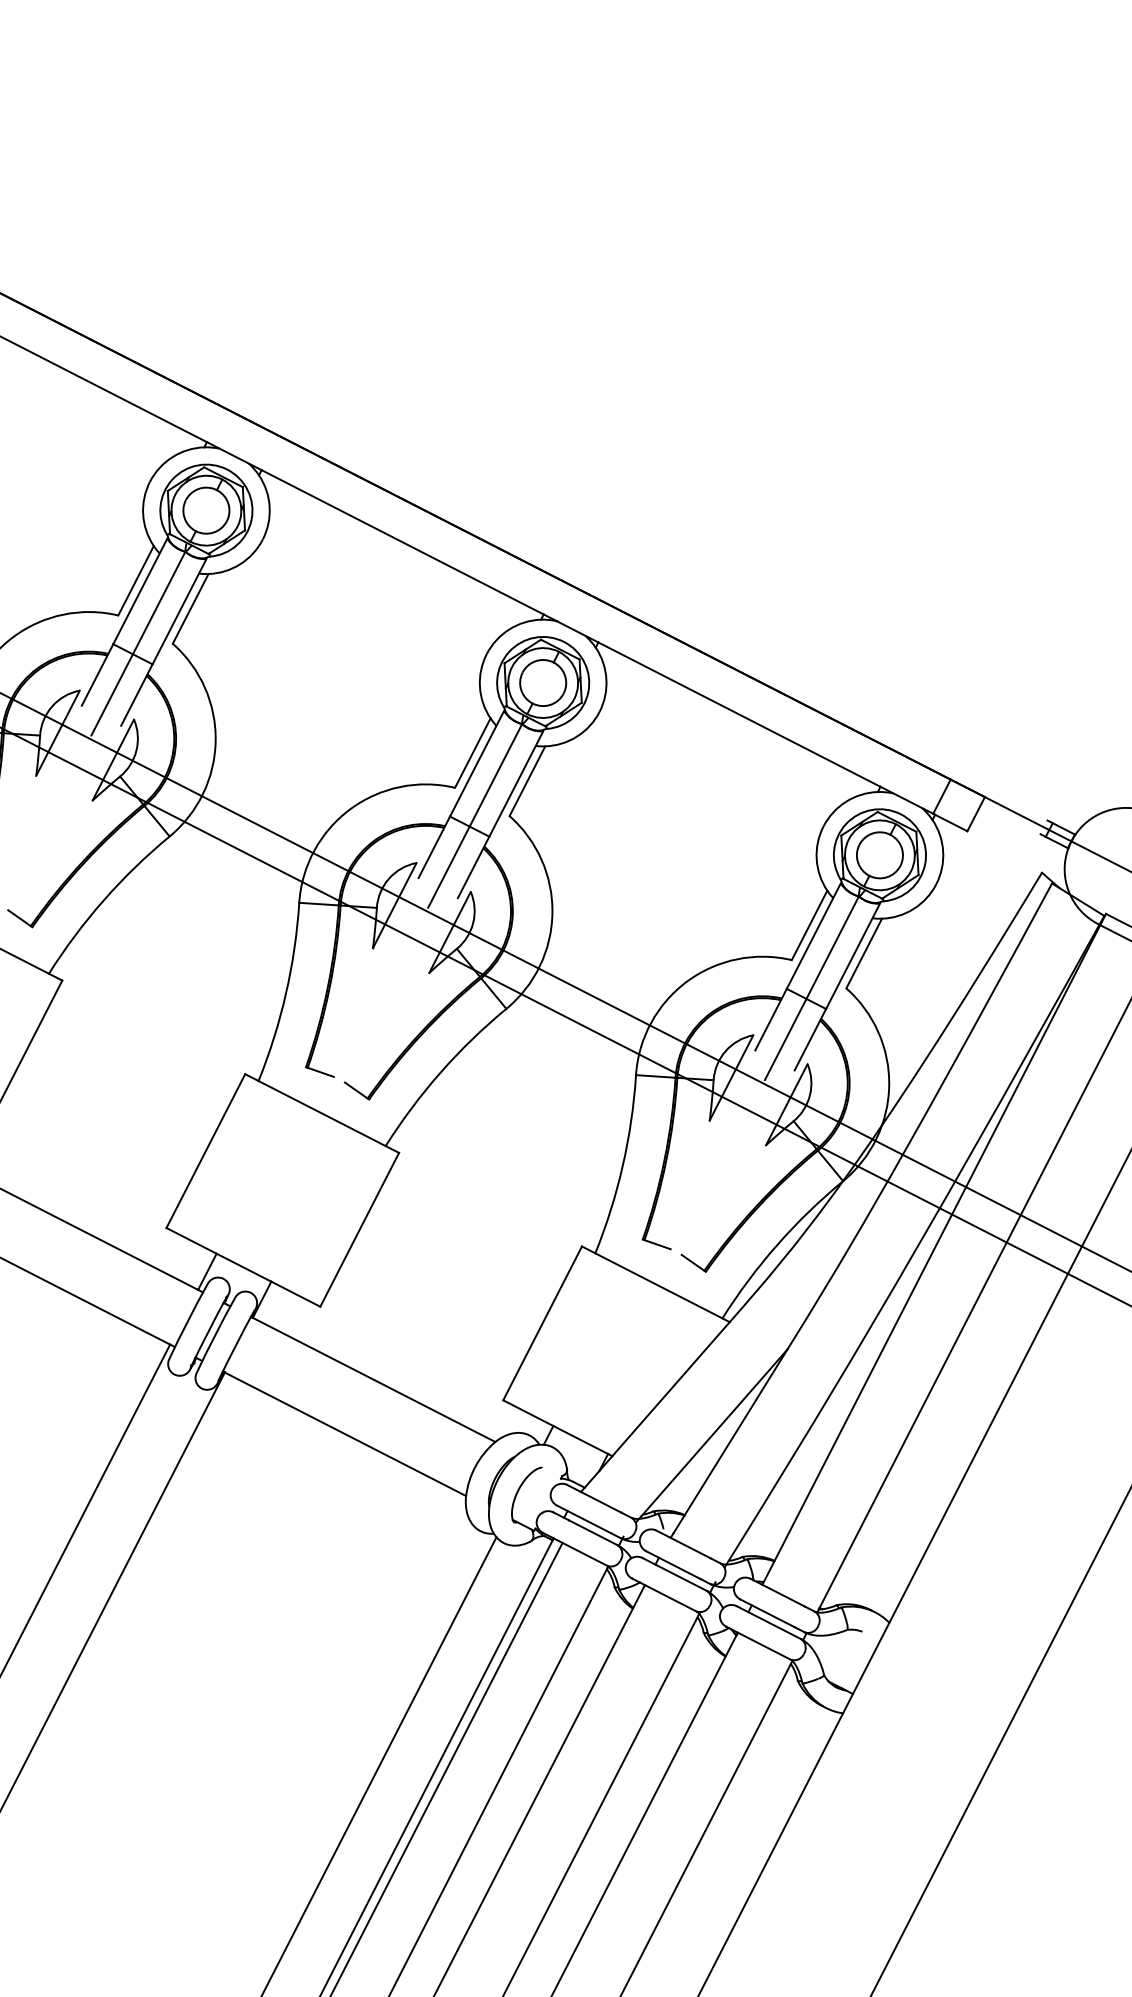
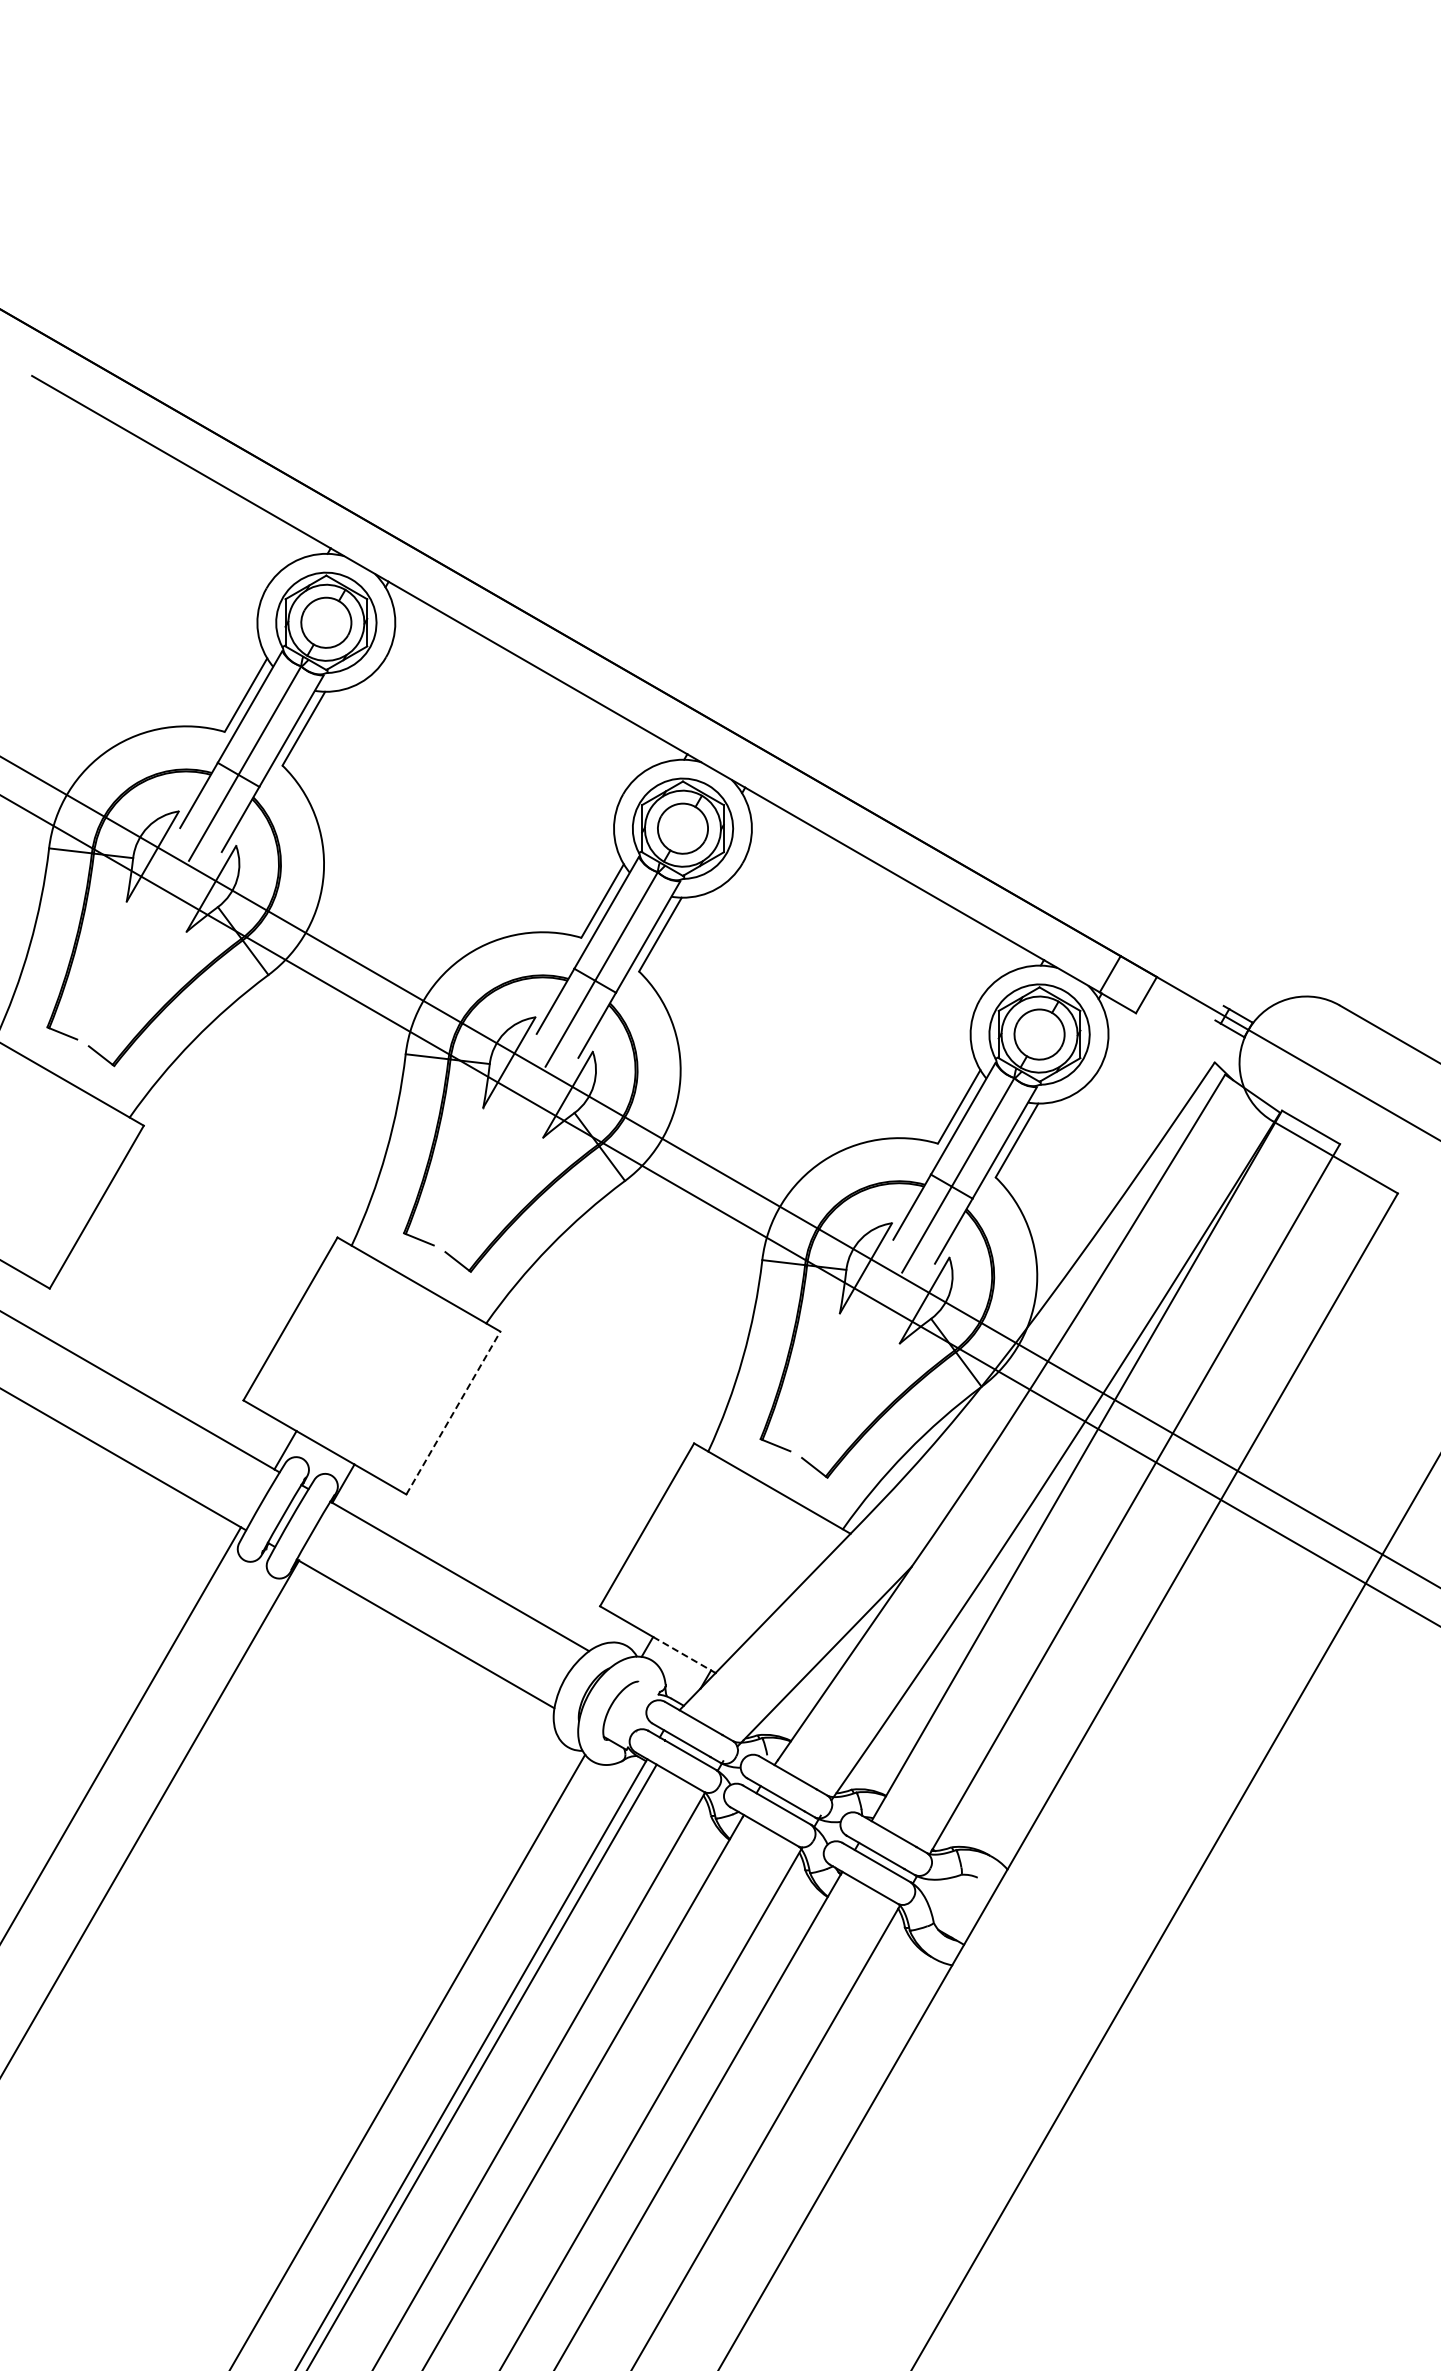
line: (359, 1229) -> (453, 1412), solid -> dashed
line: (581, 1439) -> (682, 1653), solid -> dashed

